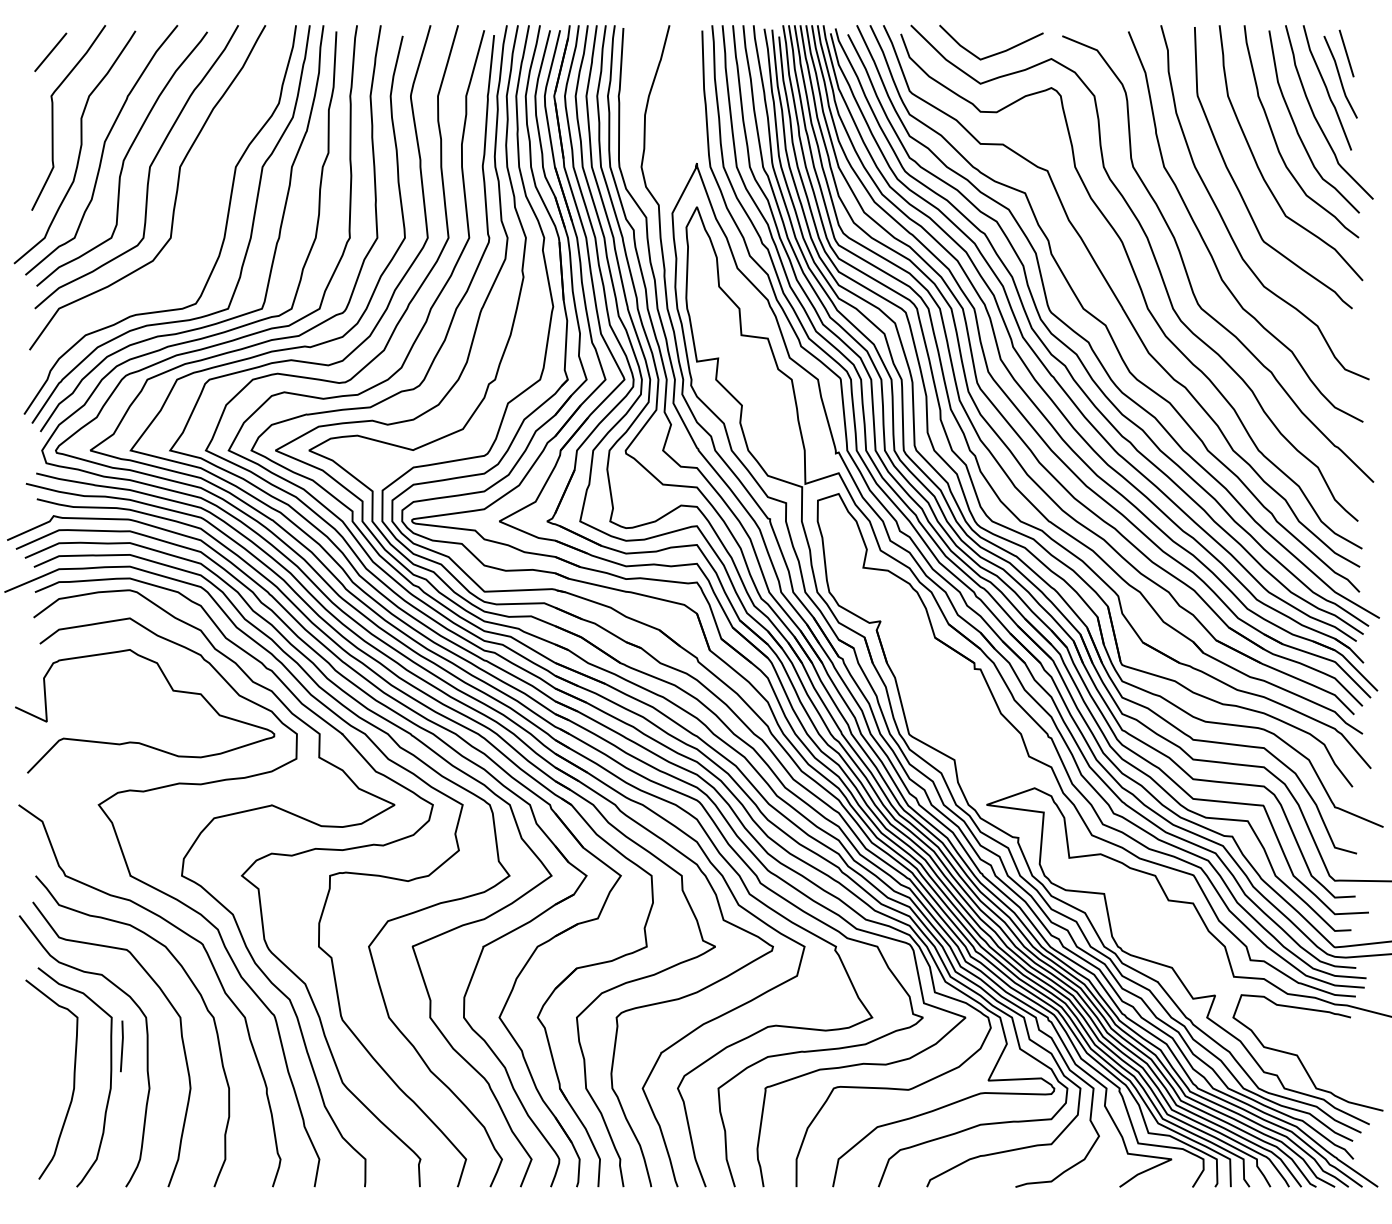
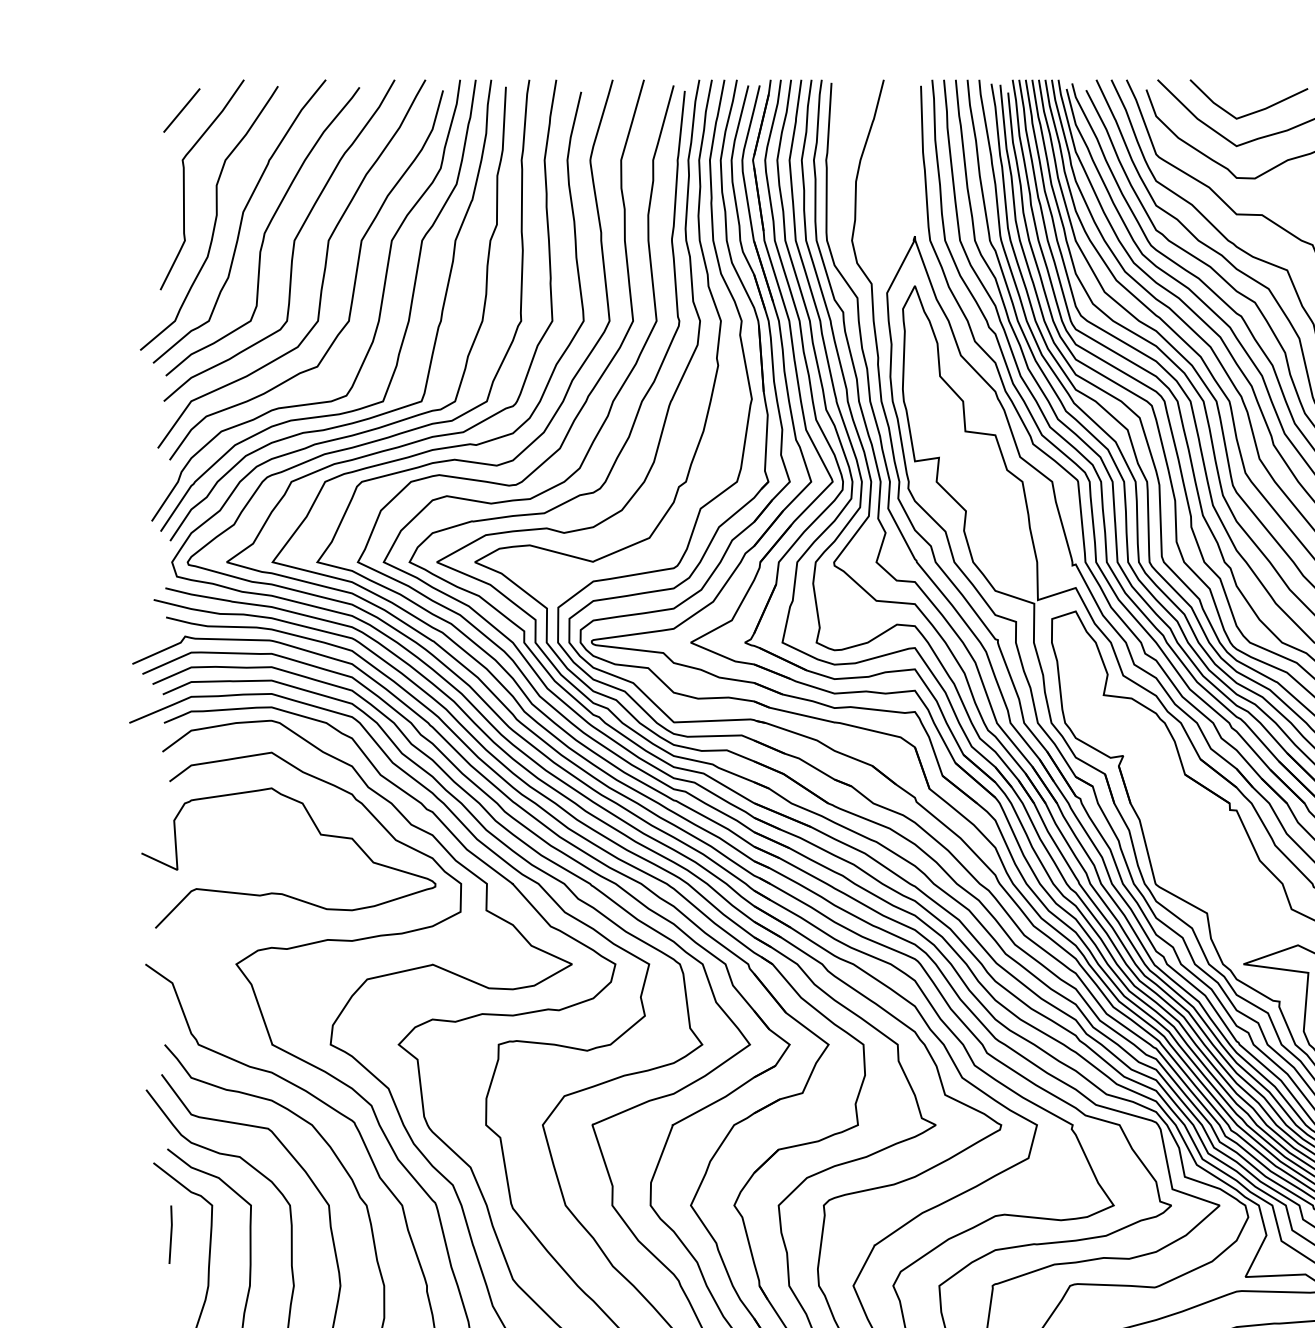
curve: (202, 201) -> (354, 279), added
line: (121, 1046) -> (170, 1234), moved

